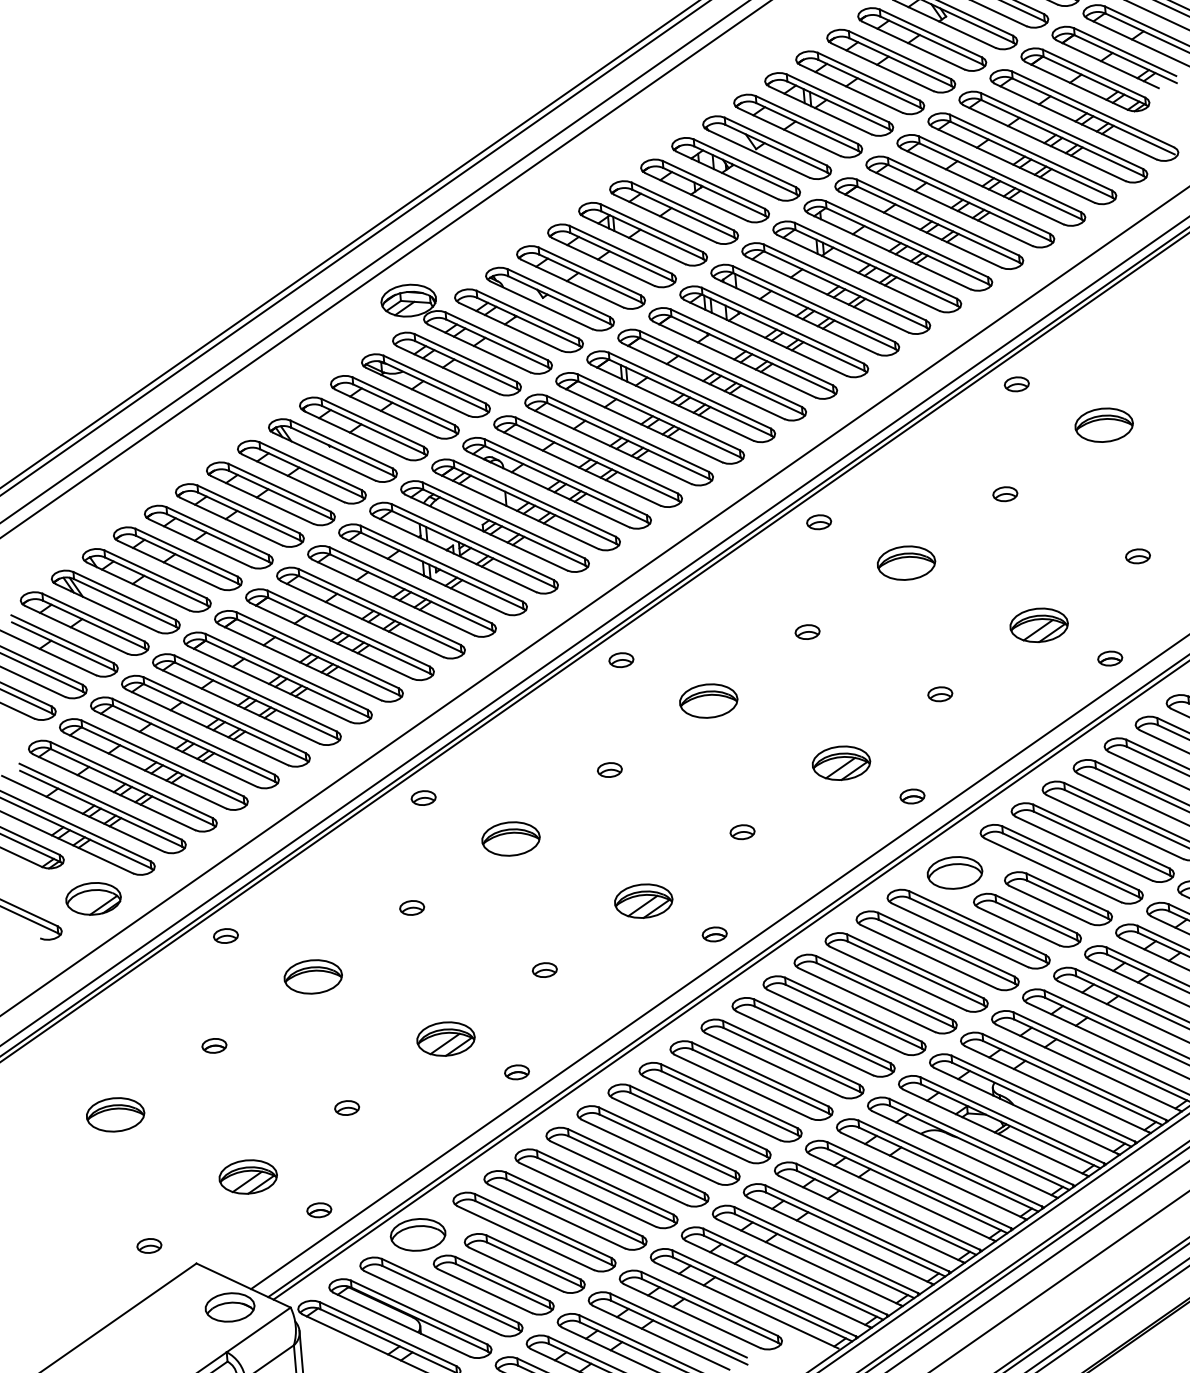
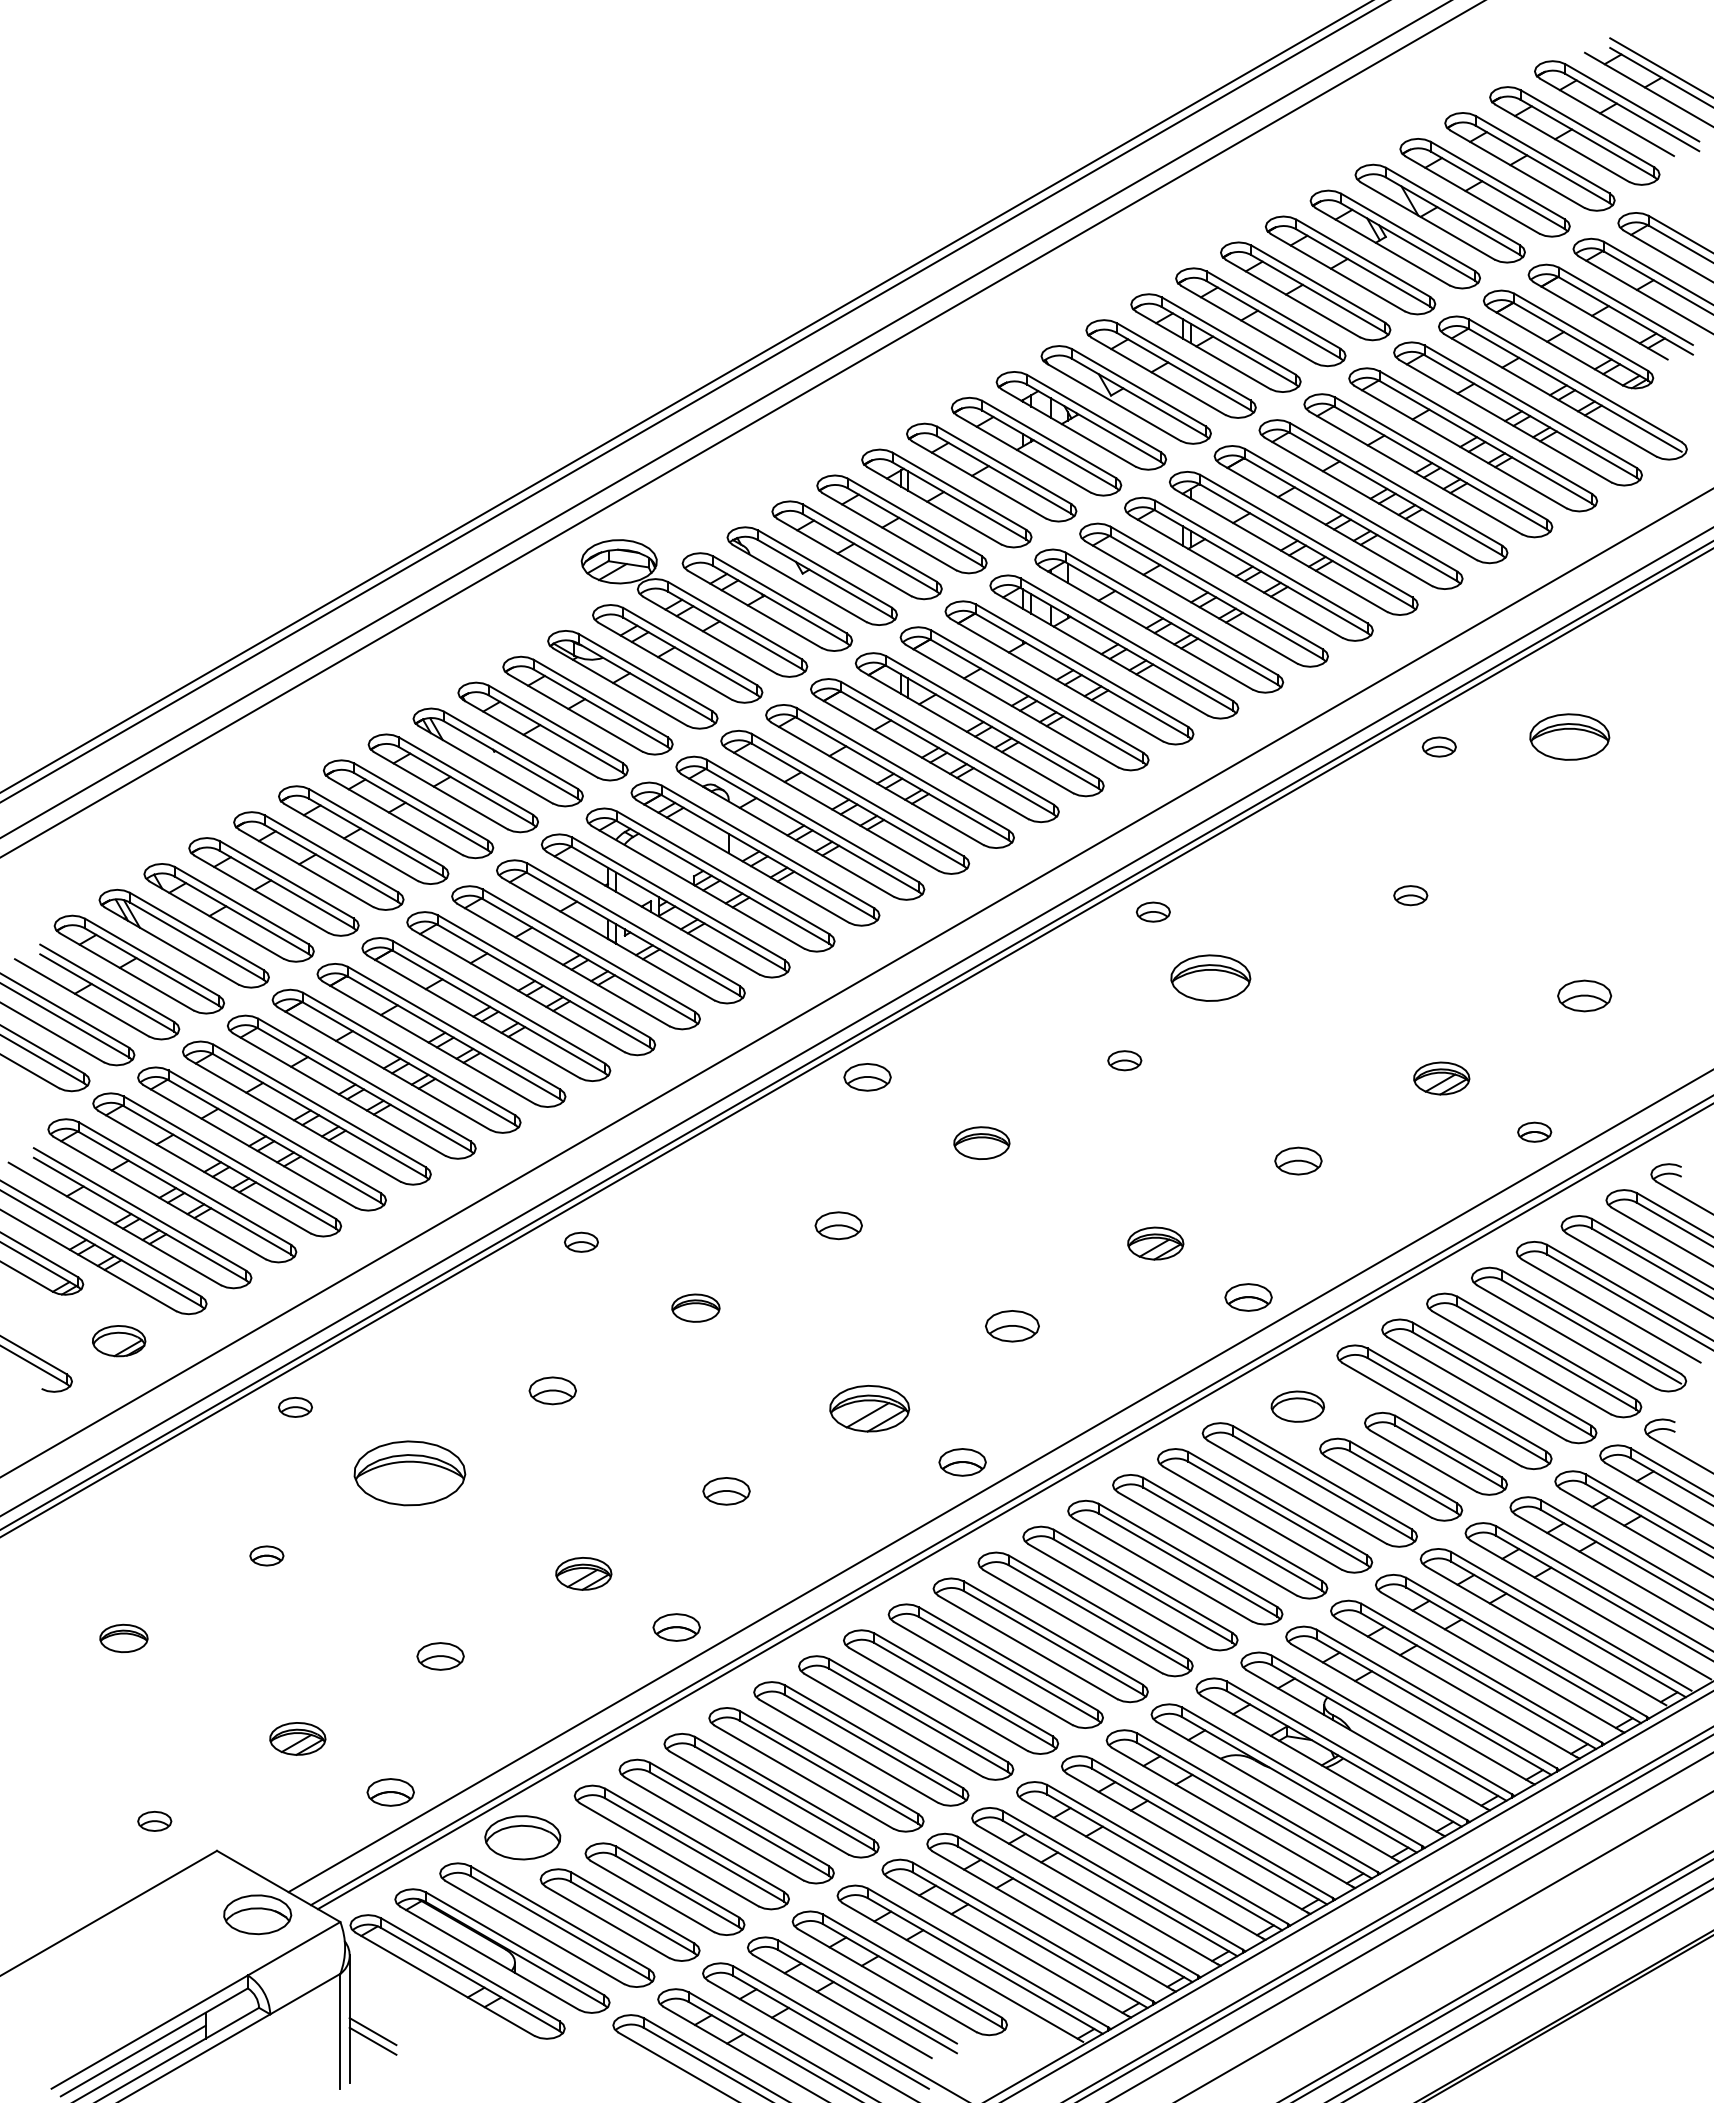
part: (1103, 424) -> (1569, 736), moved
part: (1137, 556) -> (1584, 995), size x1.6
part: (906, 562) -> (1210, 977), moved
part: (1039, 625) -> (1441, 1078), size x0.7
part: (620, 659) -> (866, 1076), size x1.4
part: (940, 693) -> (1298, 1160), size x1.4
part: (708, 700) -> (981, 1142), size x0.7
part: (841, 763) -> (1155, 1243), size x0.7
part: (609, 769) -> (838, 1225), size x1.4
part: (912, 795) -> (1248, 1296), size x1.4
part: (742, 831) -> (1012, 1325), size x1.6
part: (510, 838) -> (695, 1307), size x0.6
part: (954, 872) -> (1297, 1406), size x0.7
part: (93, 898) -> (118, 1340), size x0.7
part: (411, 907) -> (552, 1390), size x1.4
part: (714, 934) -> (962, 1462), size x1.4
part: (544, 969) -> (726, 1490), size x1.4
part: (313, 977) -> (409, 1473), size x1.4
part: (445, 1038) -> (583, 1573), size x0.7
part: (516, 1072) -> (676, 1627), size x1.4
part: (346, 1107) -> (440, 1655), size x1.4
part: (115, 1114) -> (123, 1638), size x0.6
part: (248, 1176) -> (297, 1738), size x0.7
part: (319, 1210) -> (390, 1792), size x1.4

